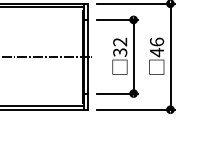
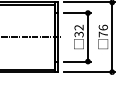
text: (155, 52) -> (102, 34), 46 -> 76

